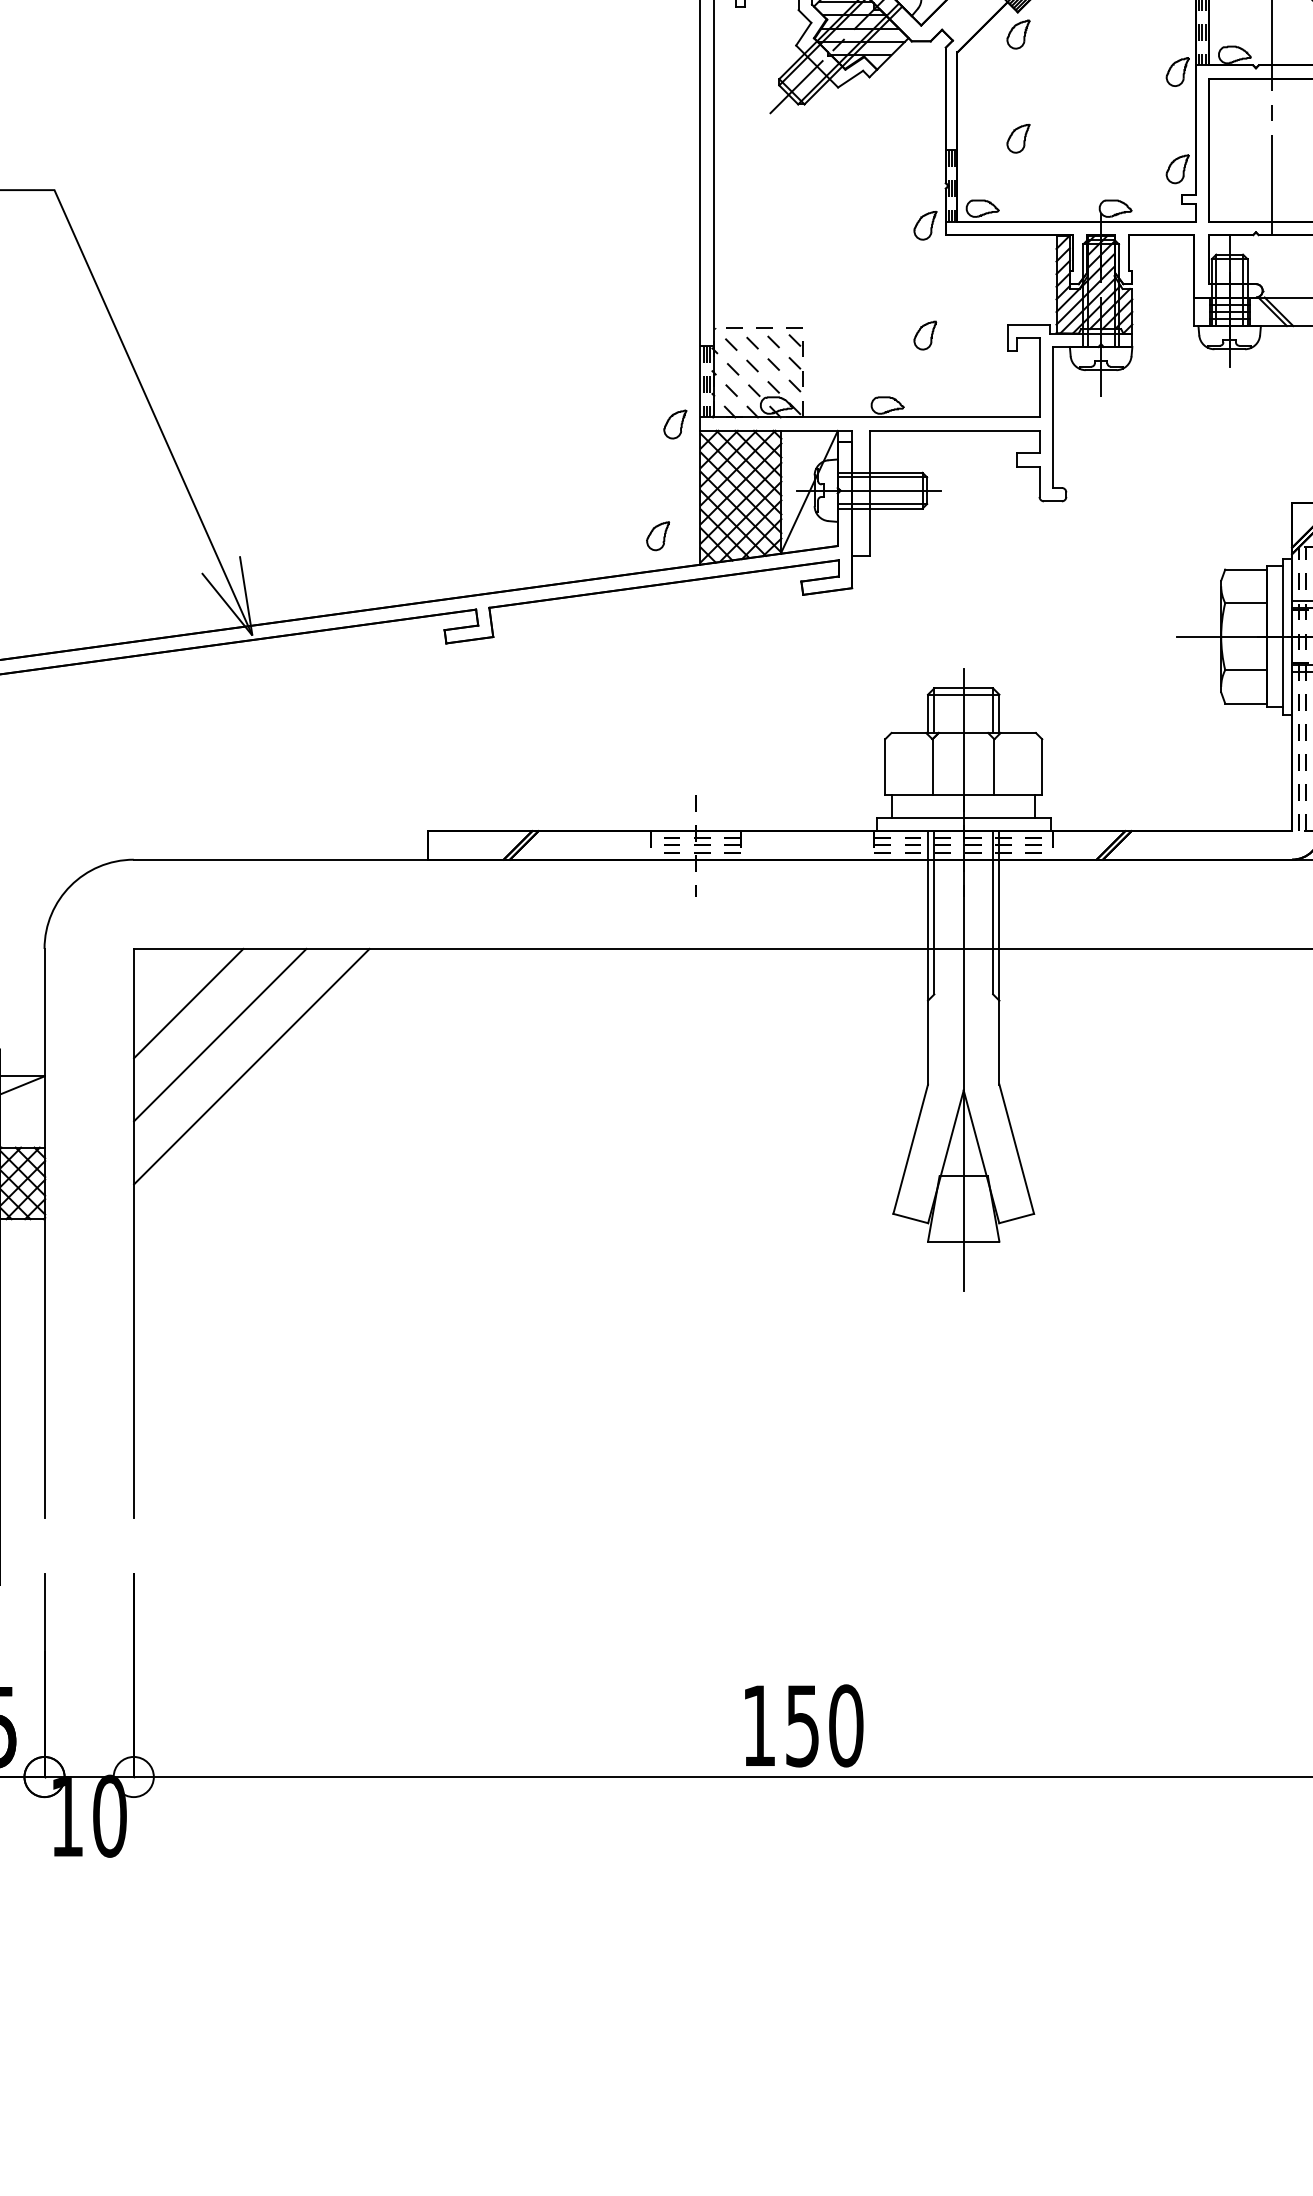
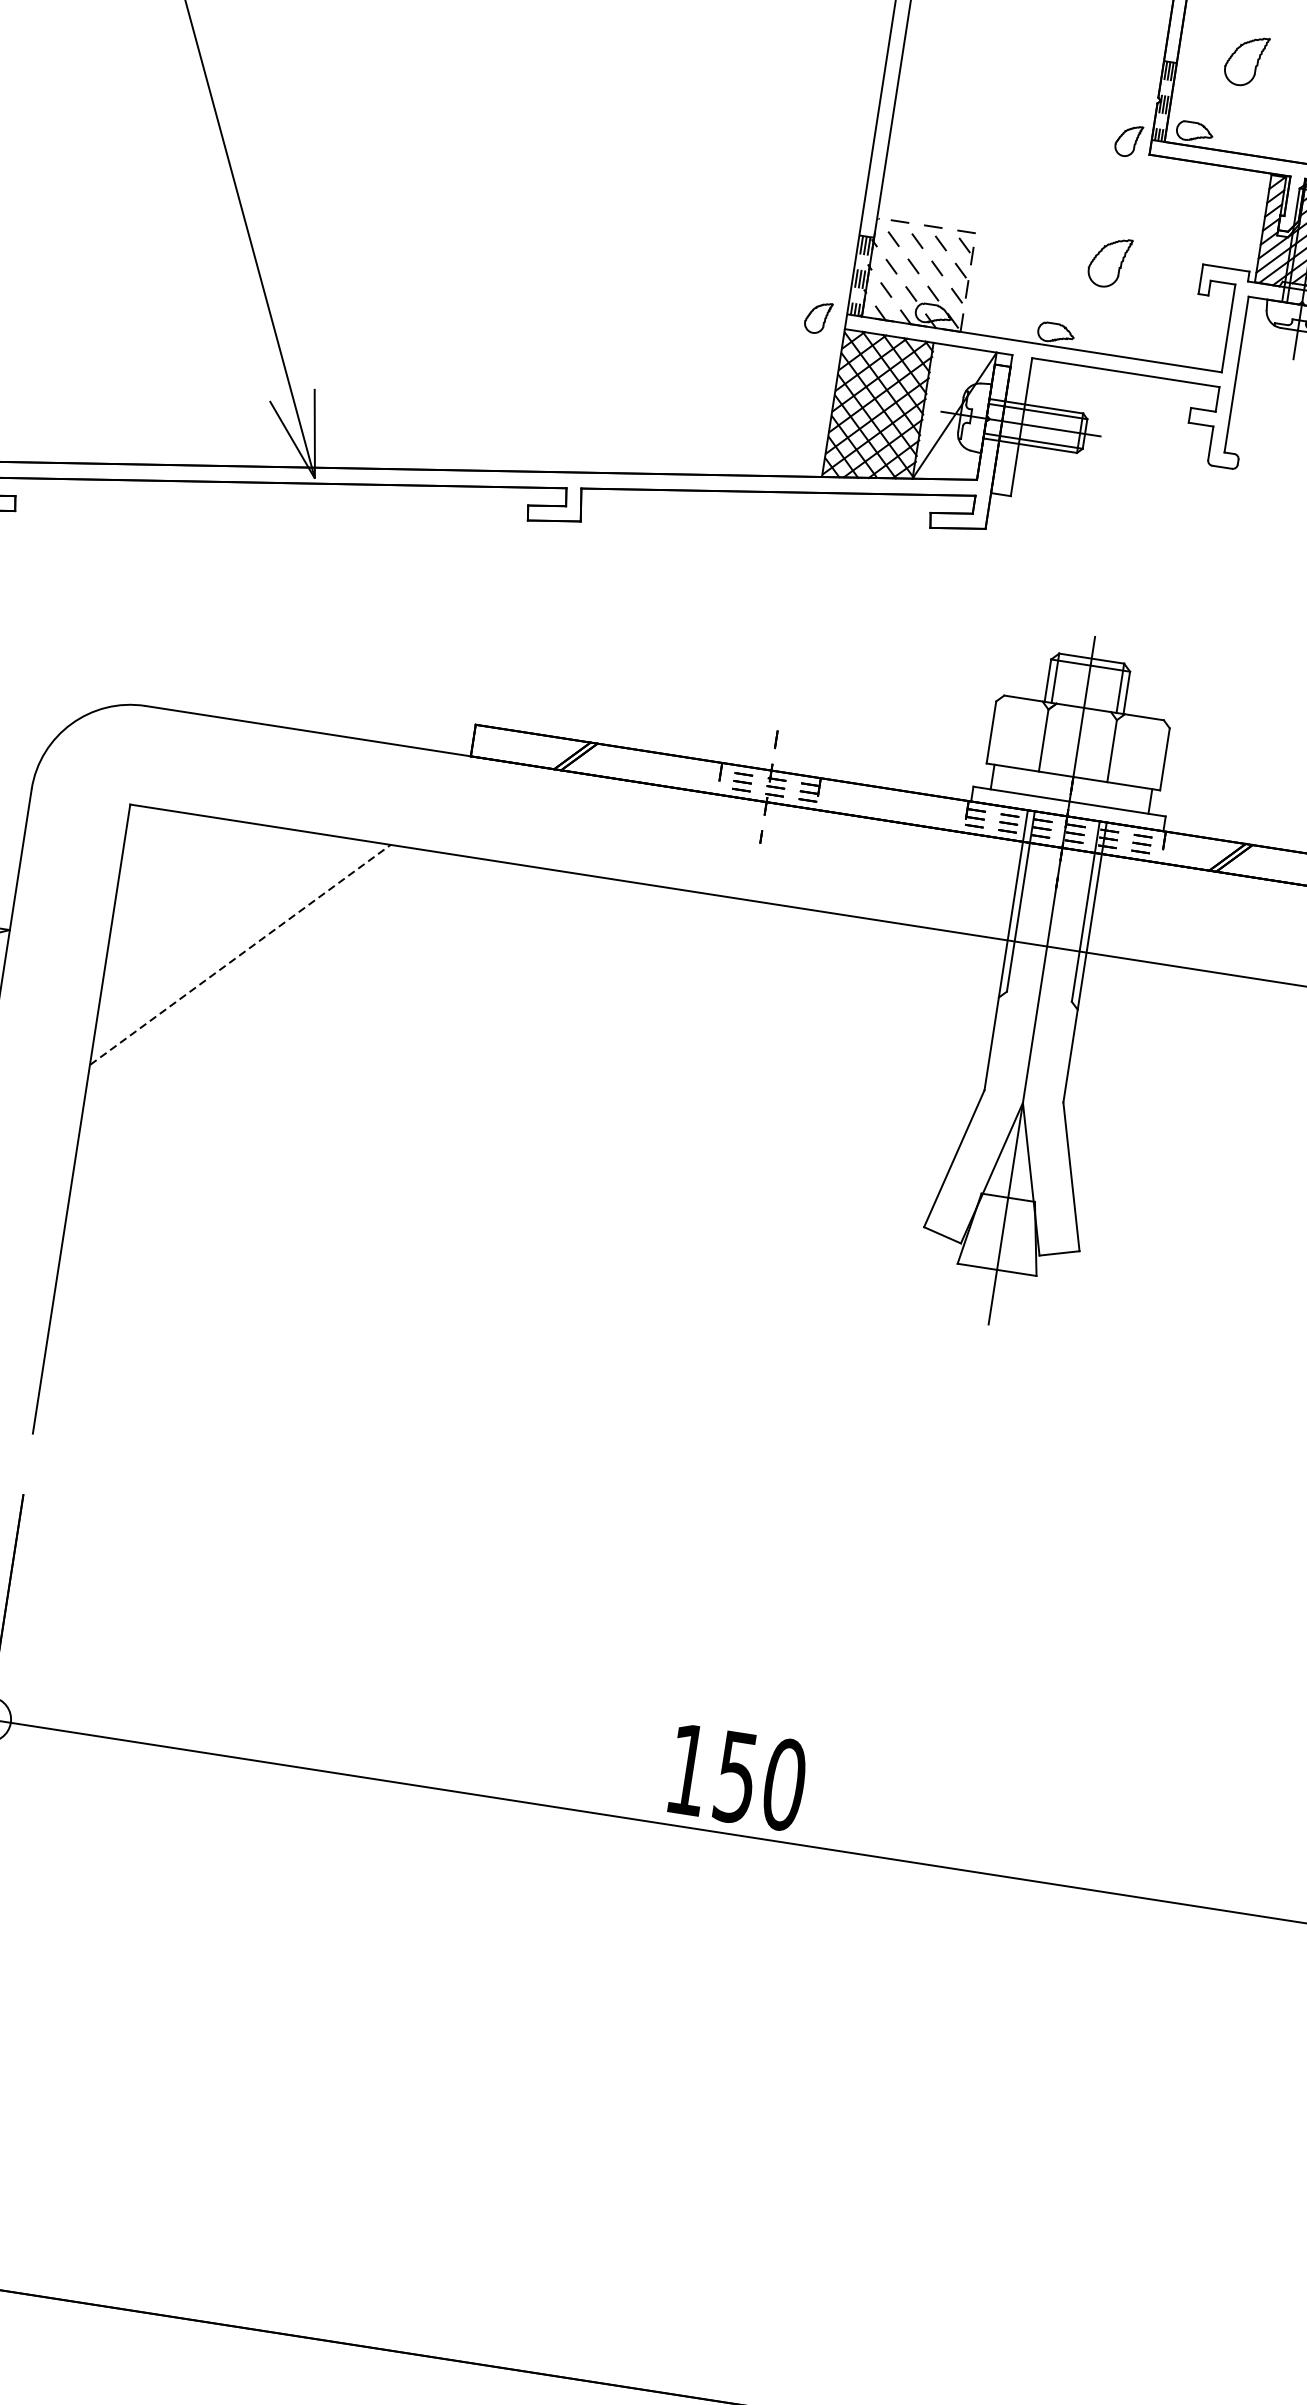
part: (1018, 138) -> (1246, 60), size x1.6
part: (925, 335) -> (1109, 262), size x1.6
part: (658, 536) -> (780, 438), removed
line: (188, 1003) -> (181, 874), removed
line: (220, 1034) -> (211, 913), removed
line: (251, 1066) -> (240, 954), solid -> dashed

